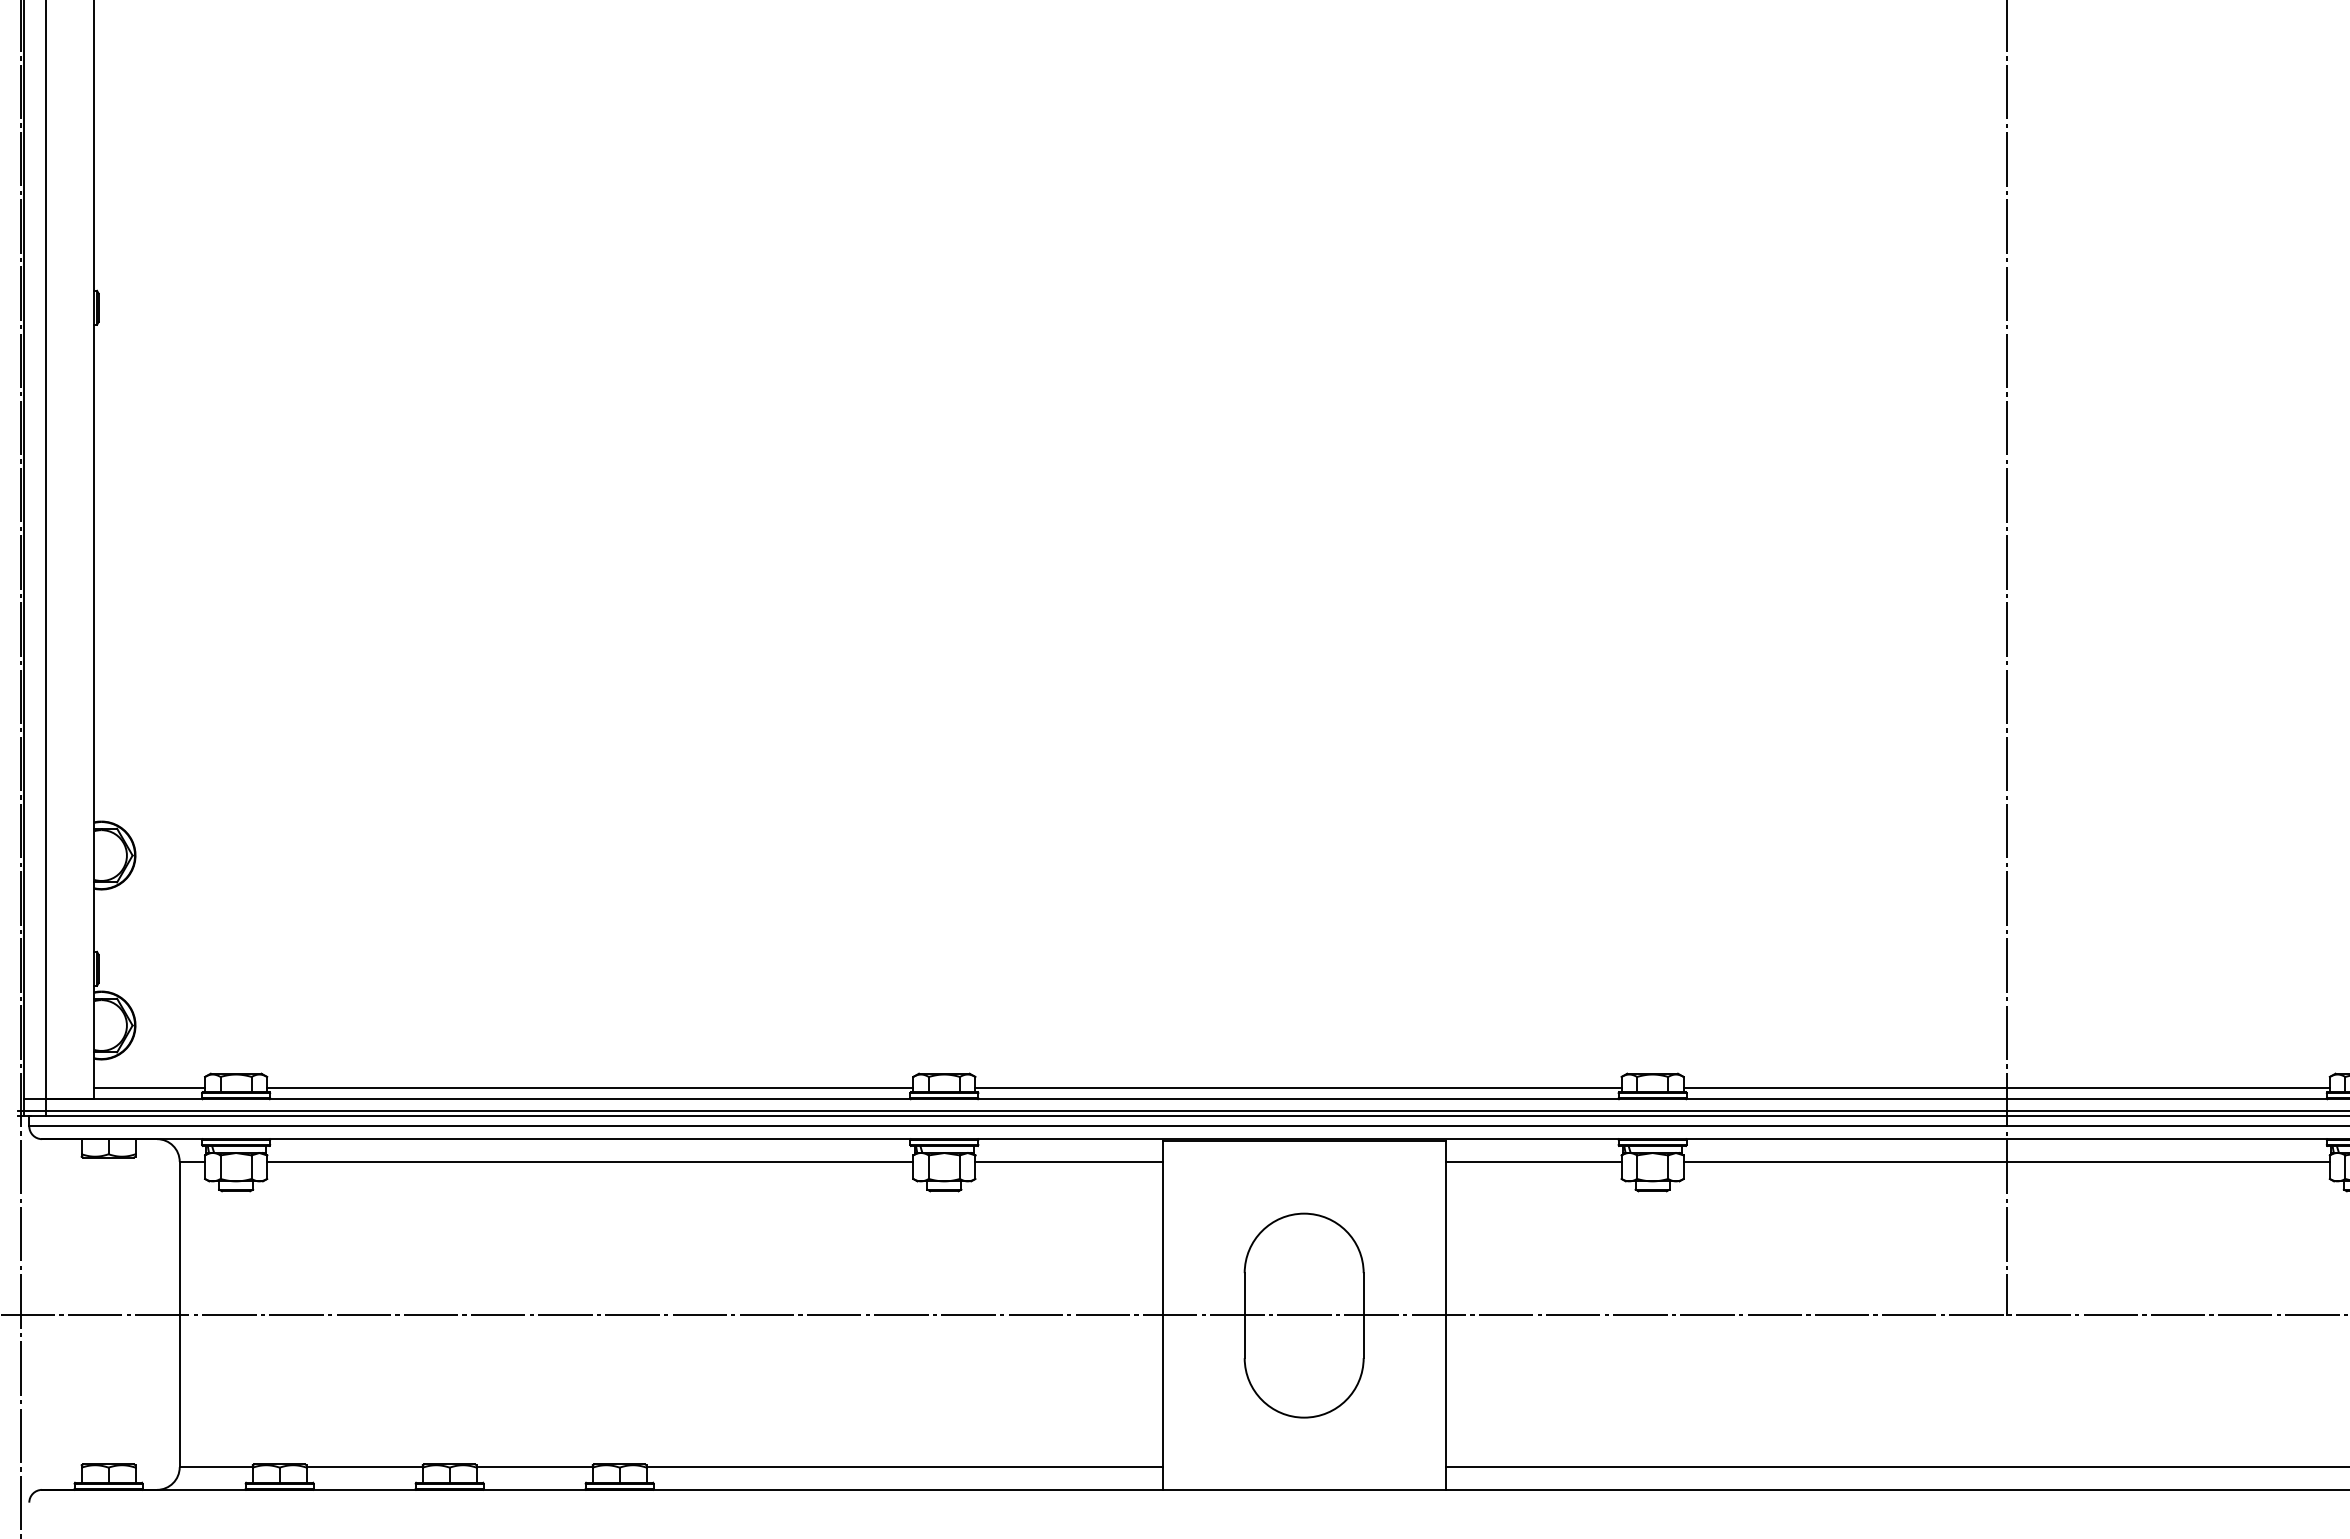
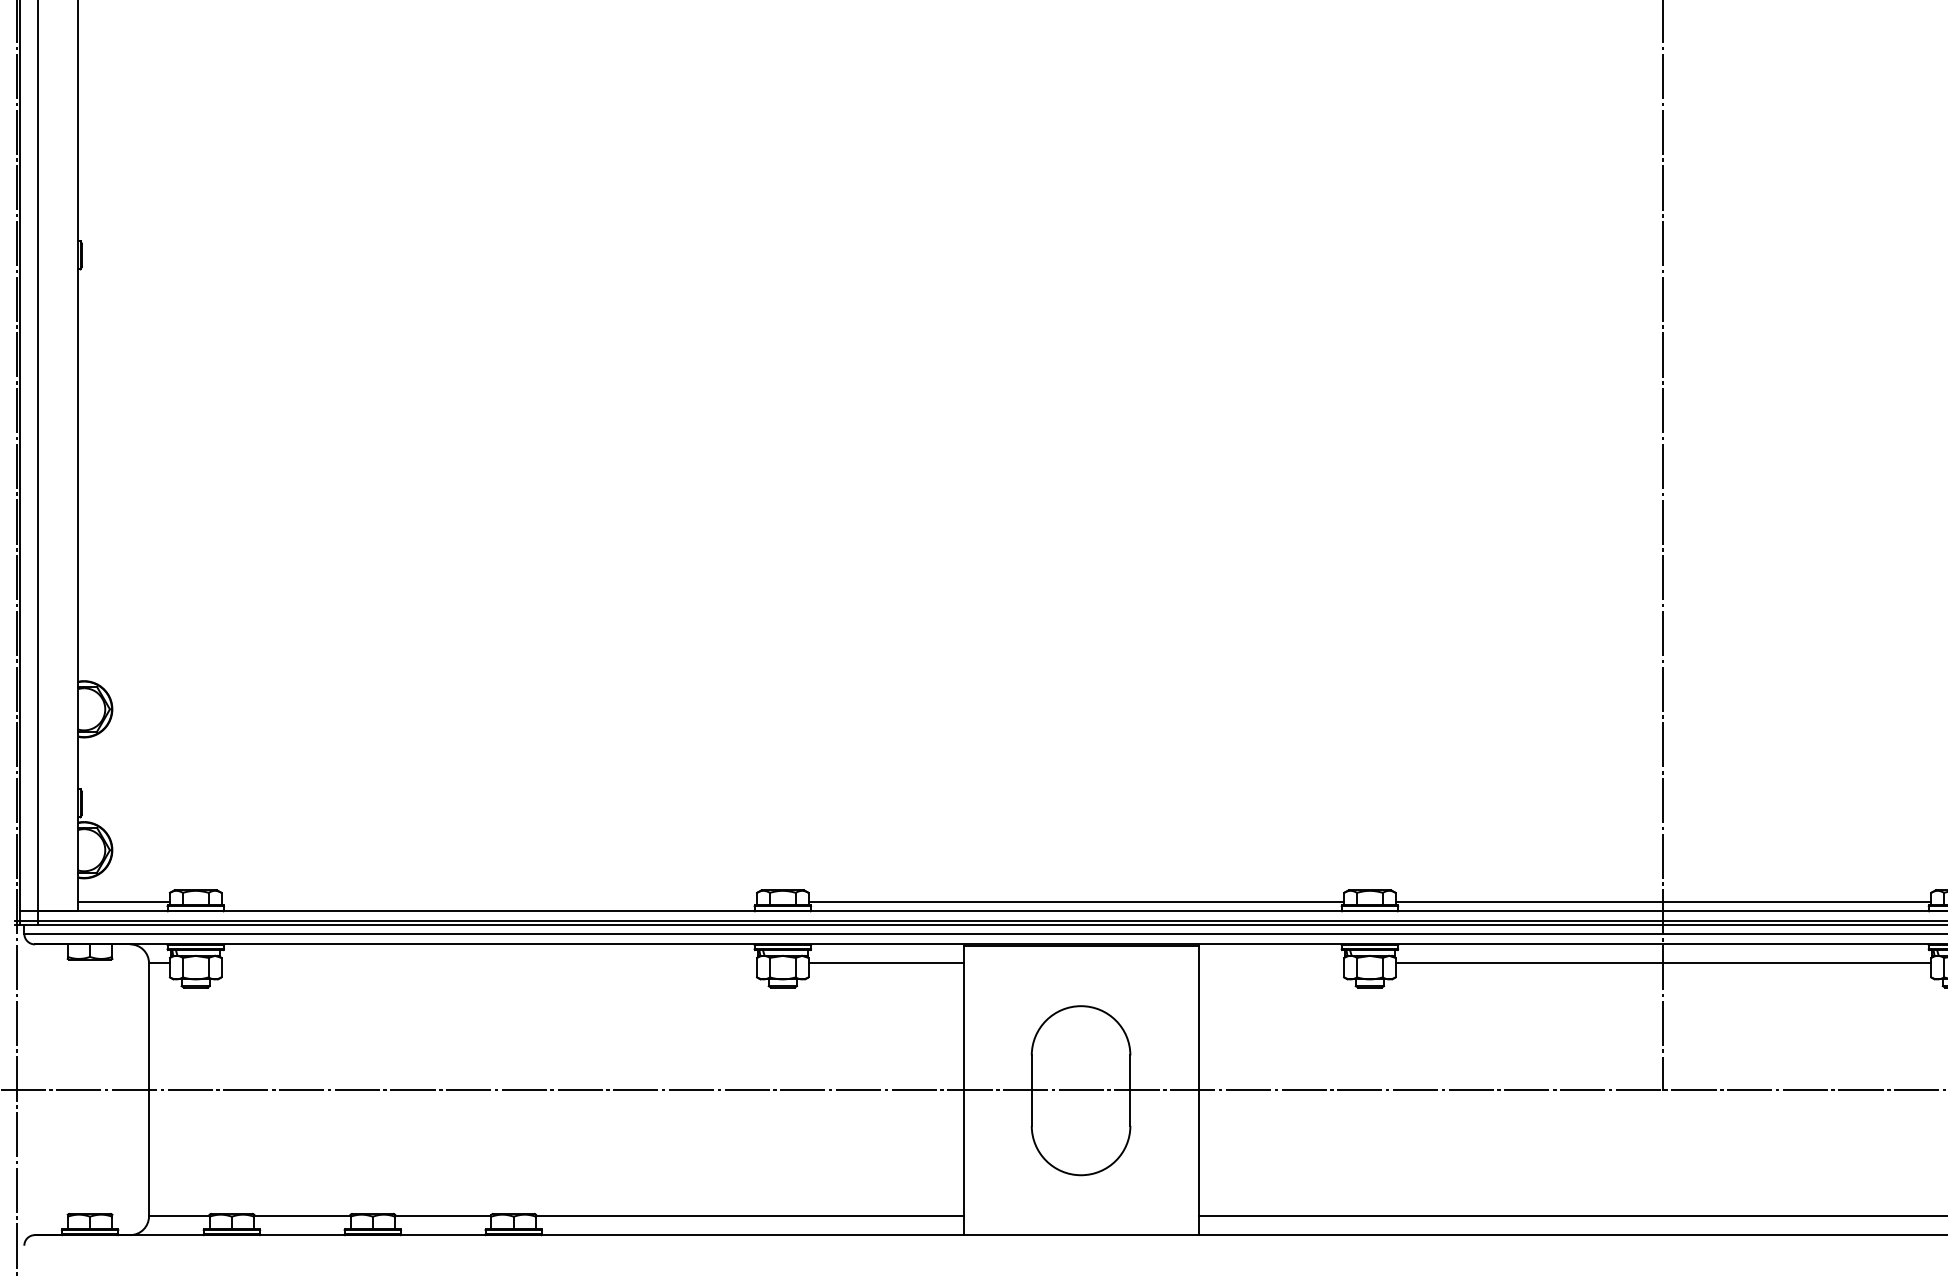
line: (590, 1087) -> (489, 901), removed
line: (590, 1161) -> (489, 962), removed
line: (1533, 1161) -> (1271, 962), removed

